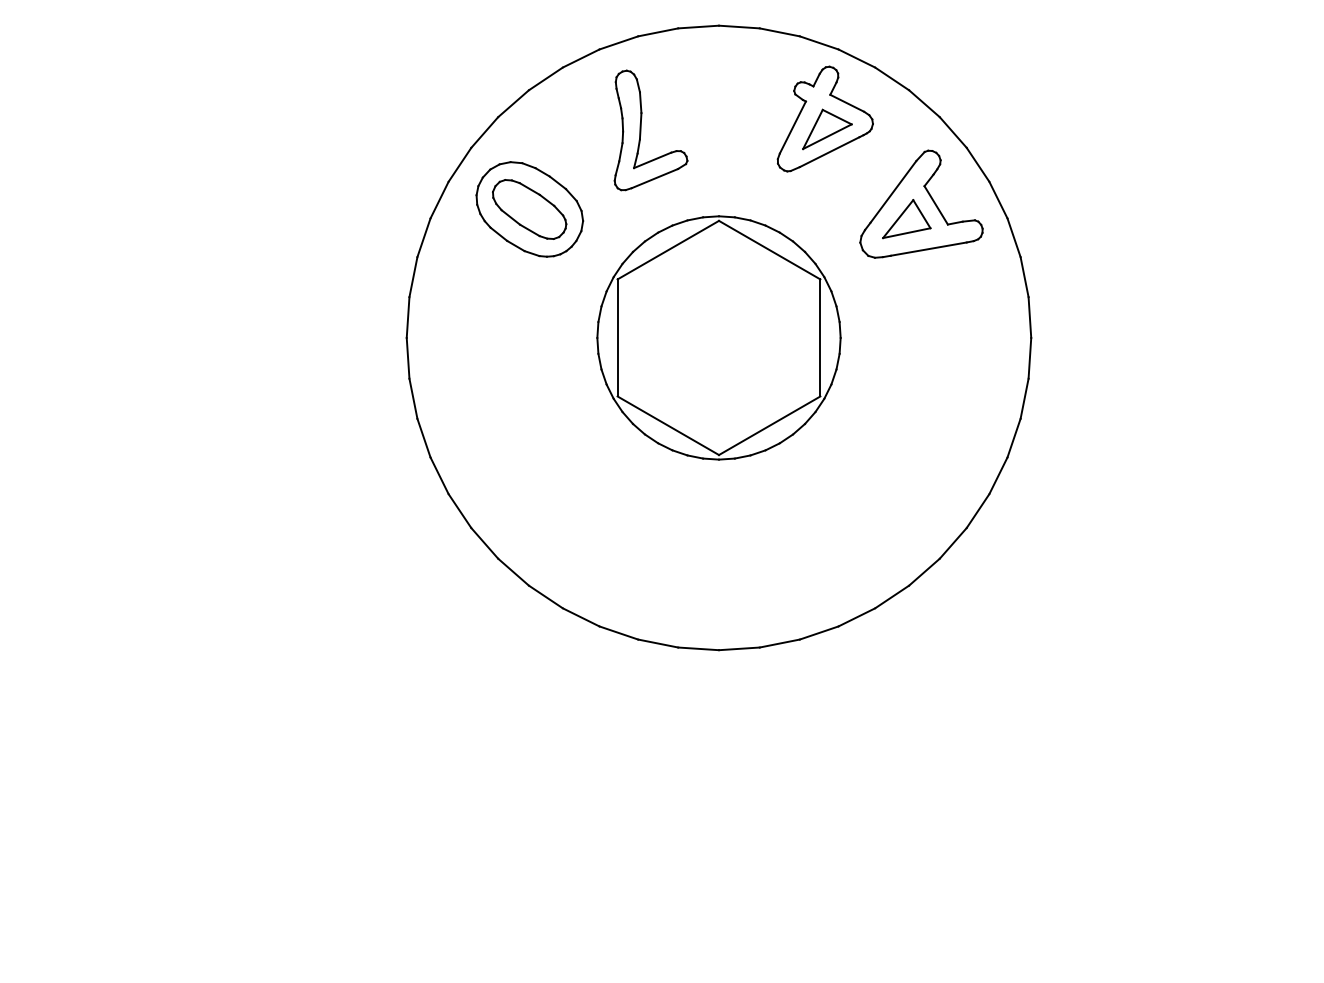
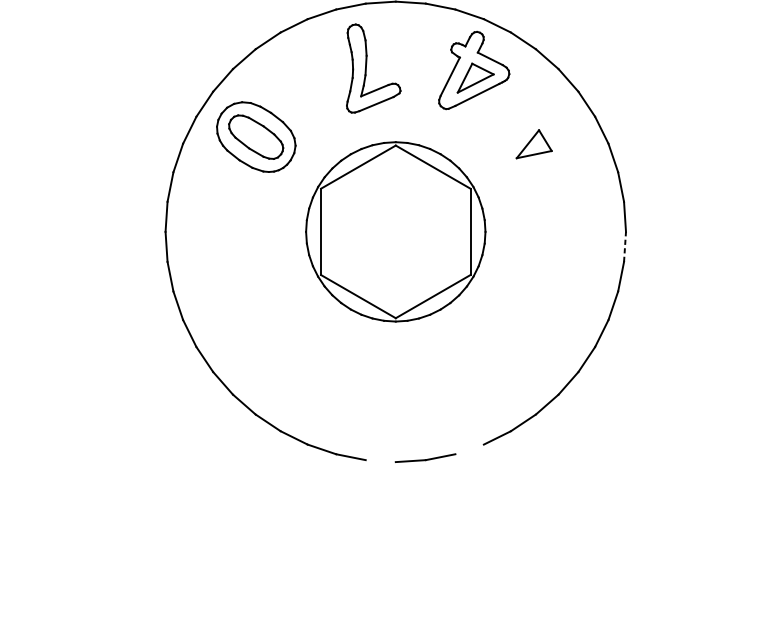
part: (641, 130) -> (366, 68), moved
part: (921, 203) -> (545, 132), removed
line: (1029, 357) -> (624, 246), solid -> dashed
line: (818, 632) -> (469, 449), removed
line: (698, 648) -> (380, 460), removed

